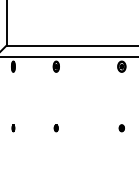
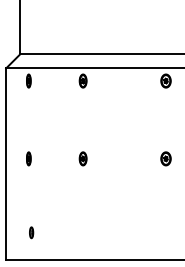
part: (13, 127) -> (28, 158), size x1.67
part: (55, 127) -> (82, 158), size x1.67
part: (121, 127) -> (165, 158), size x1.67

